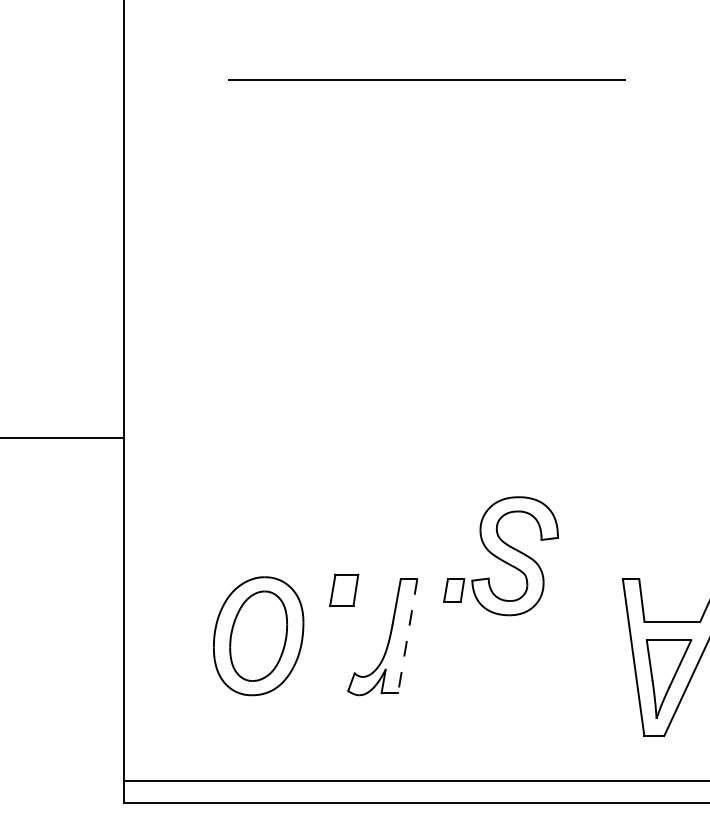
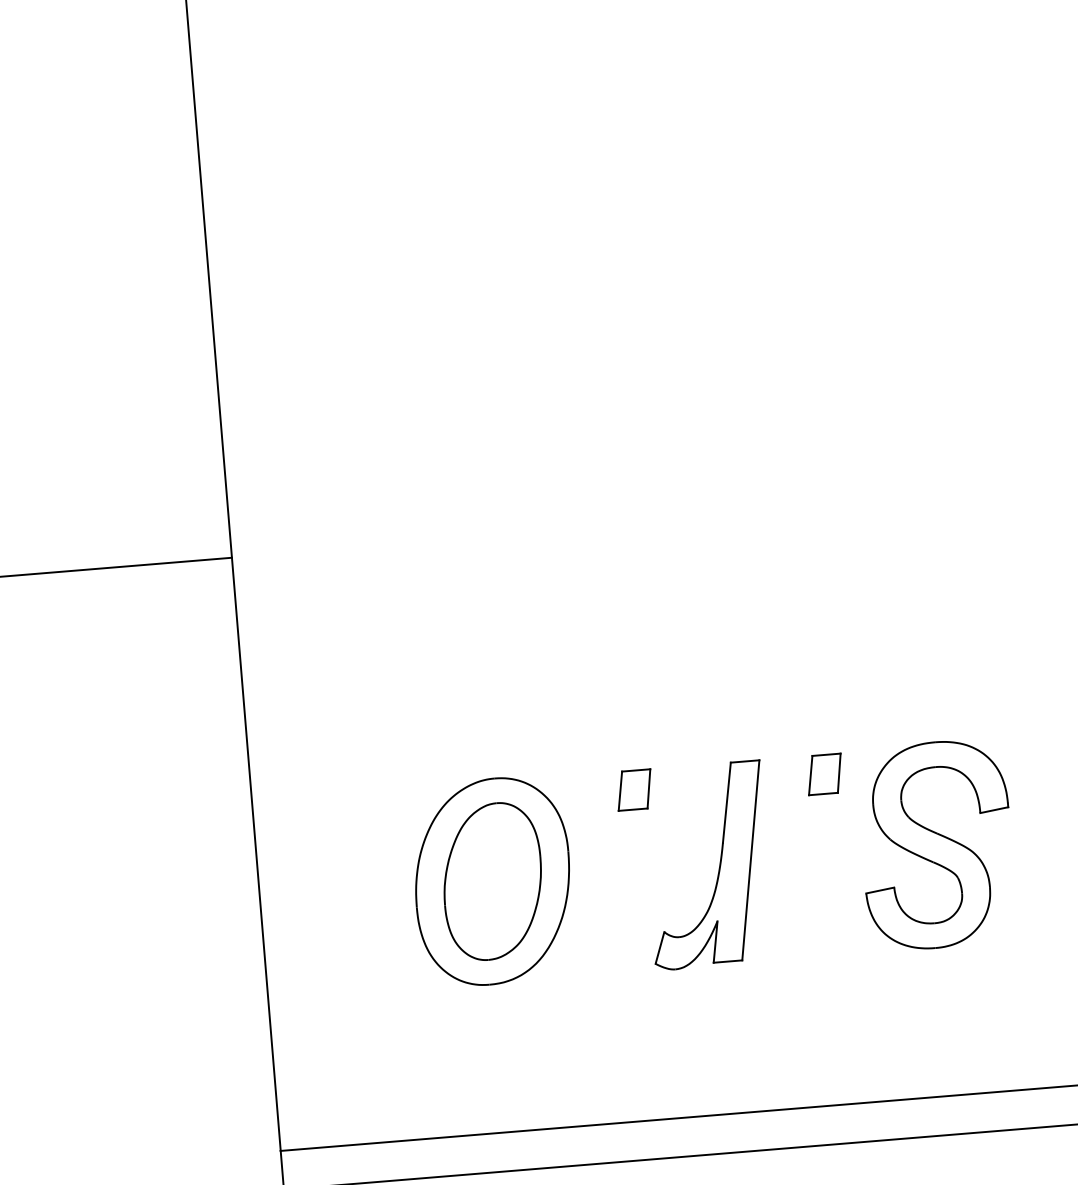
part: (514, 556) -> (935, 845), moved
part: (344, 590) -> (634, 790), size x0.71
line: (407, 636) -> (750, 860), dashed -> solid

